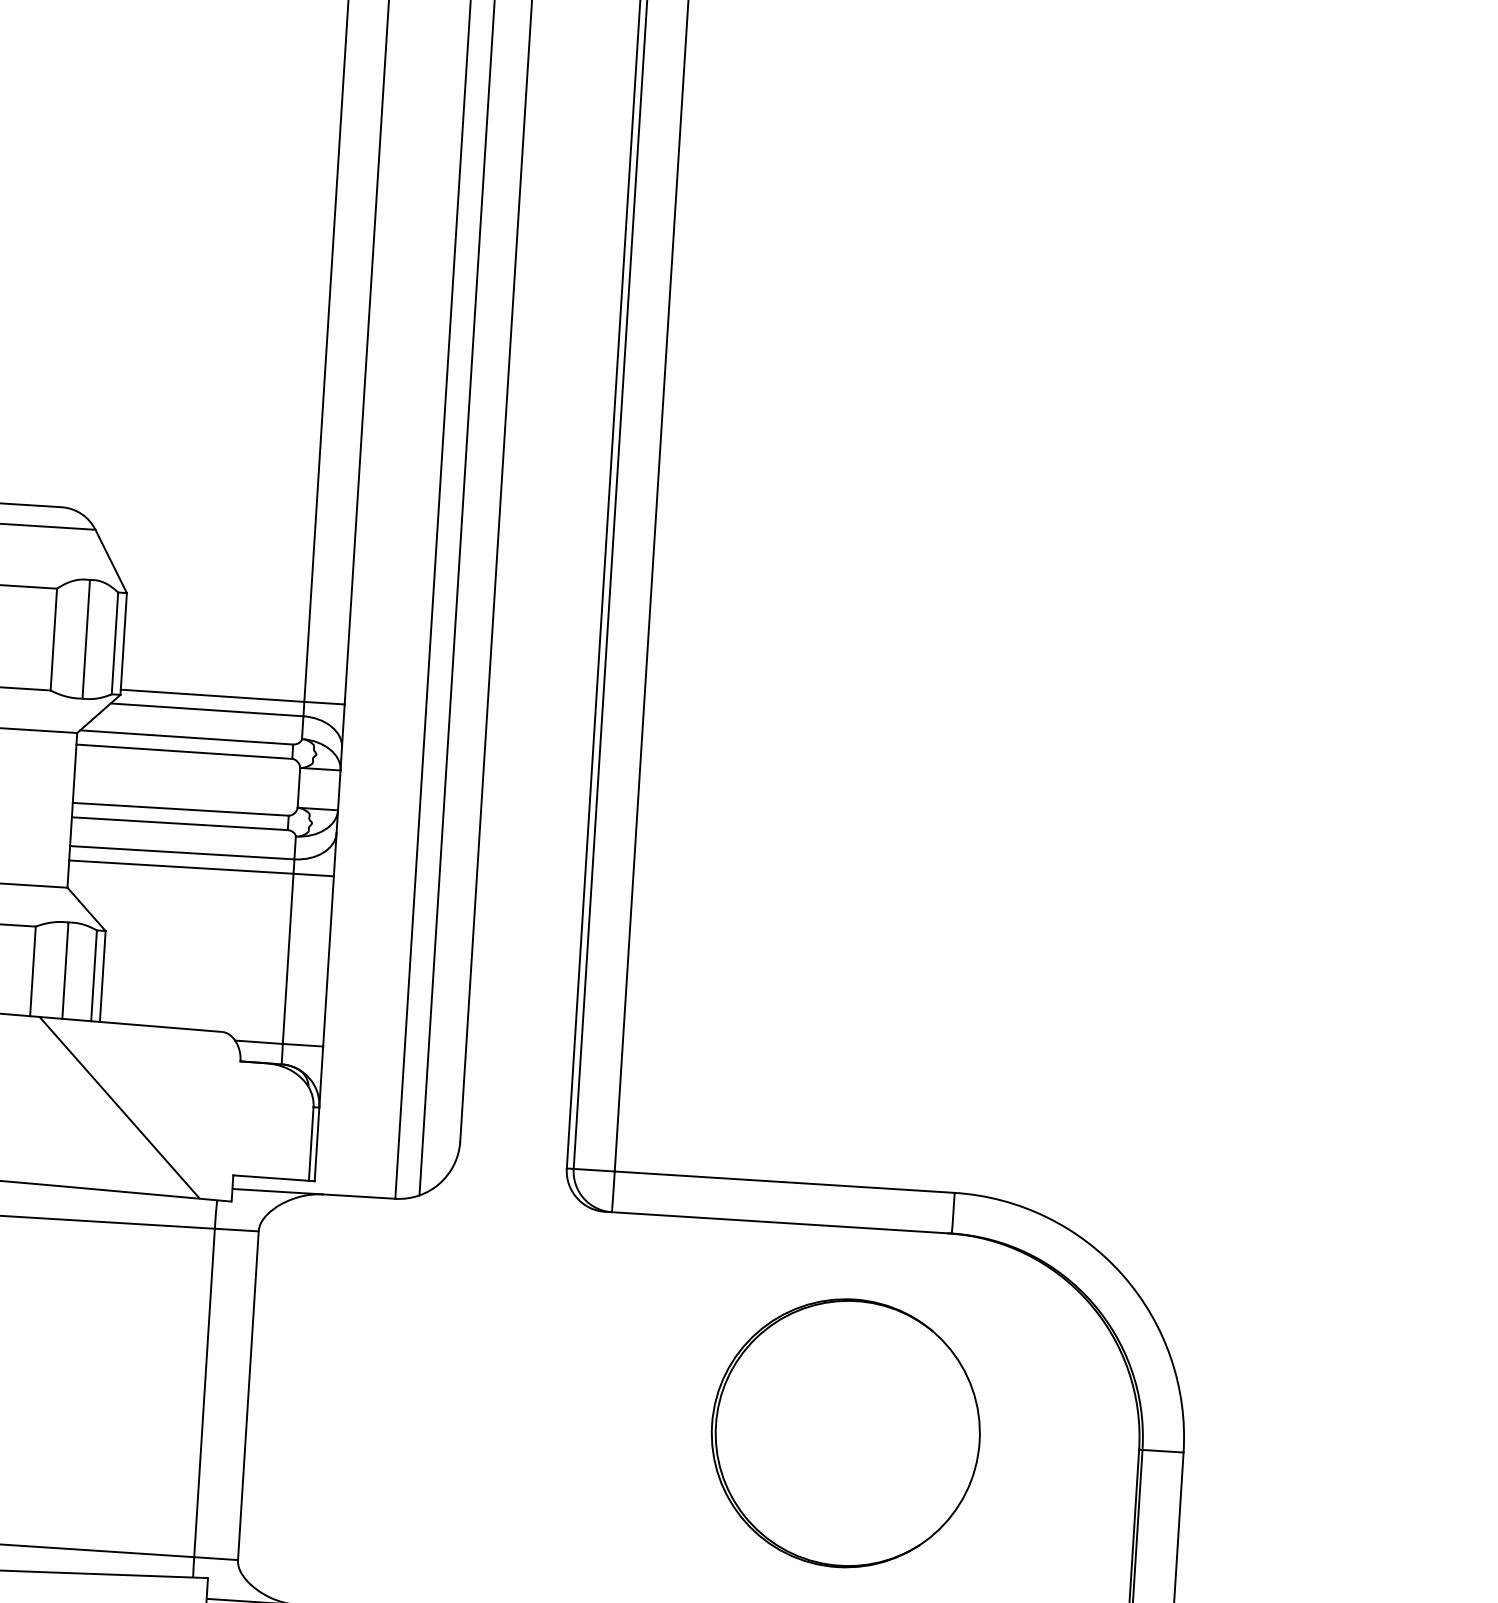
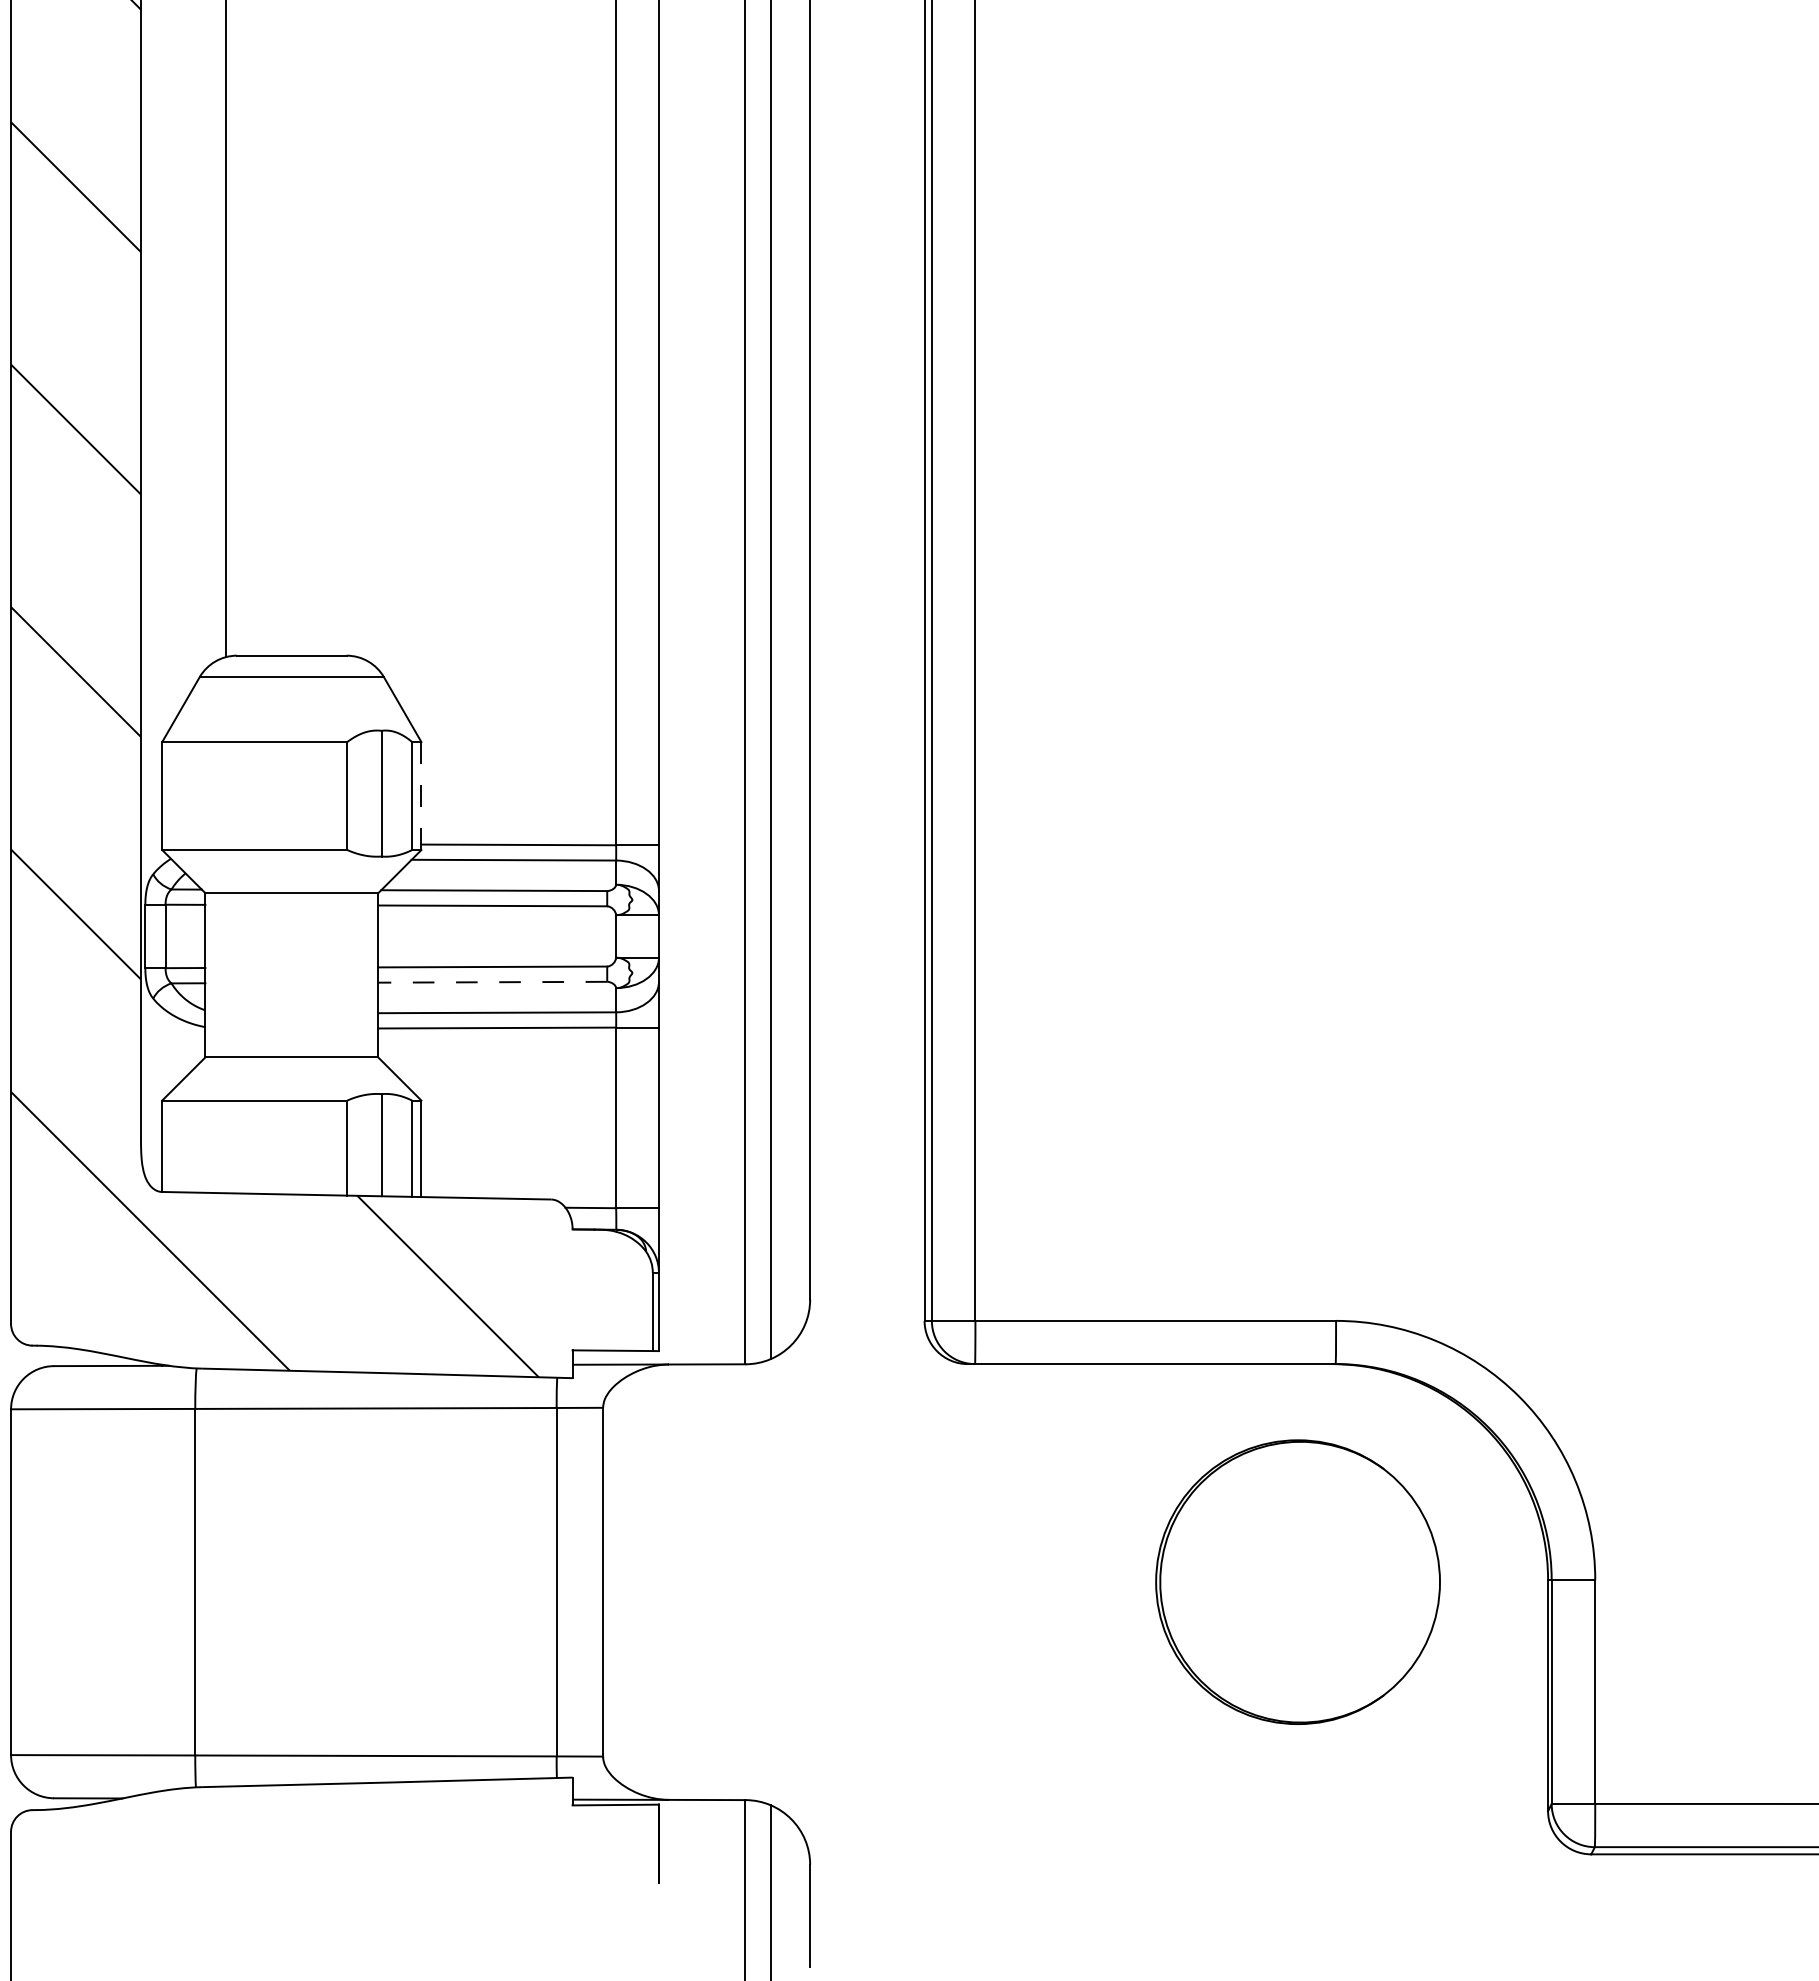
line: (123, 644) -> (421, 796), solid -> dashed
line: (179, 823) -> (492, 982), solid -> dashed
part: (845, 1432) -> (1297, 1581), moved

